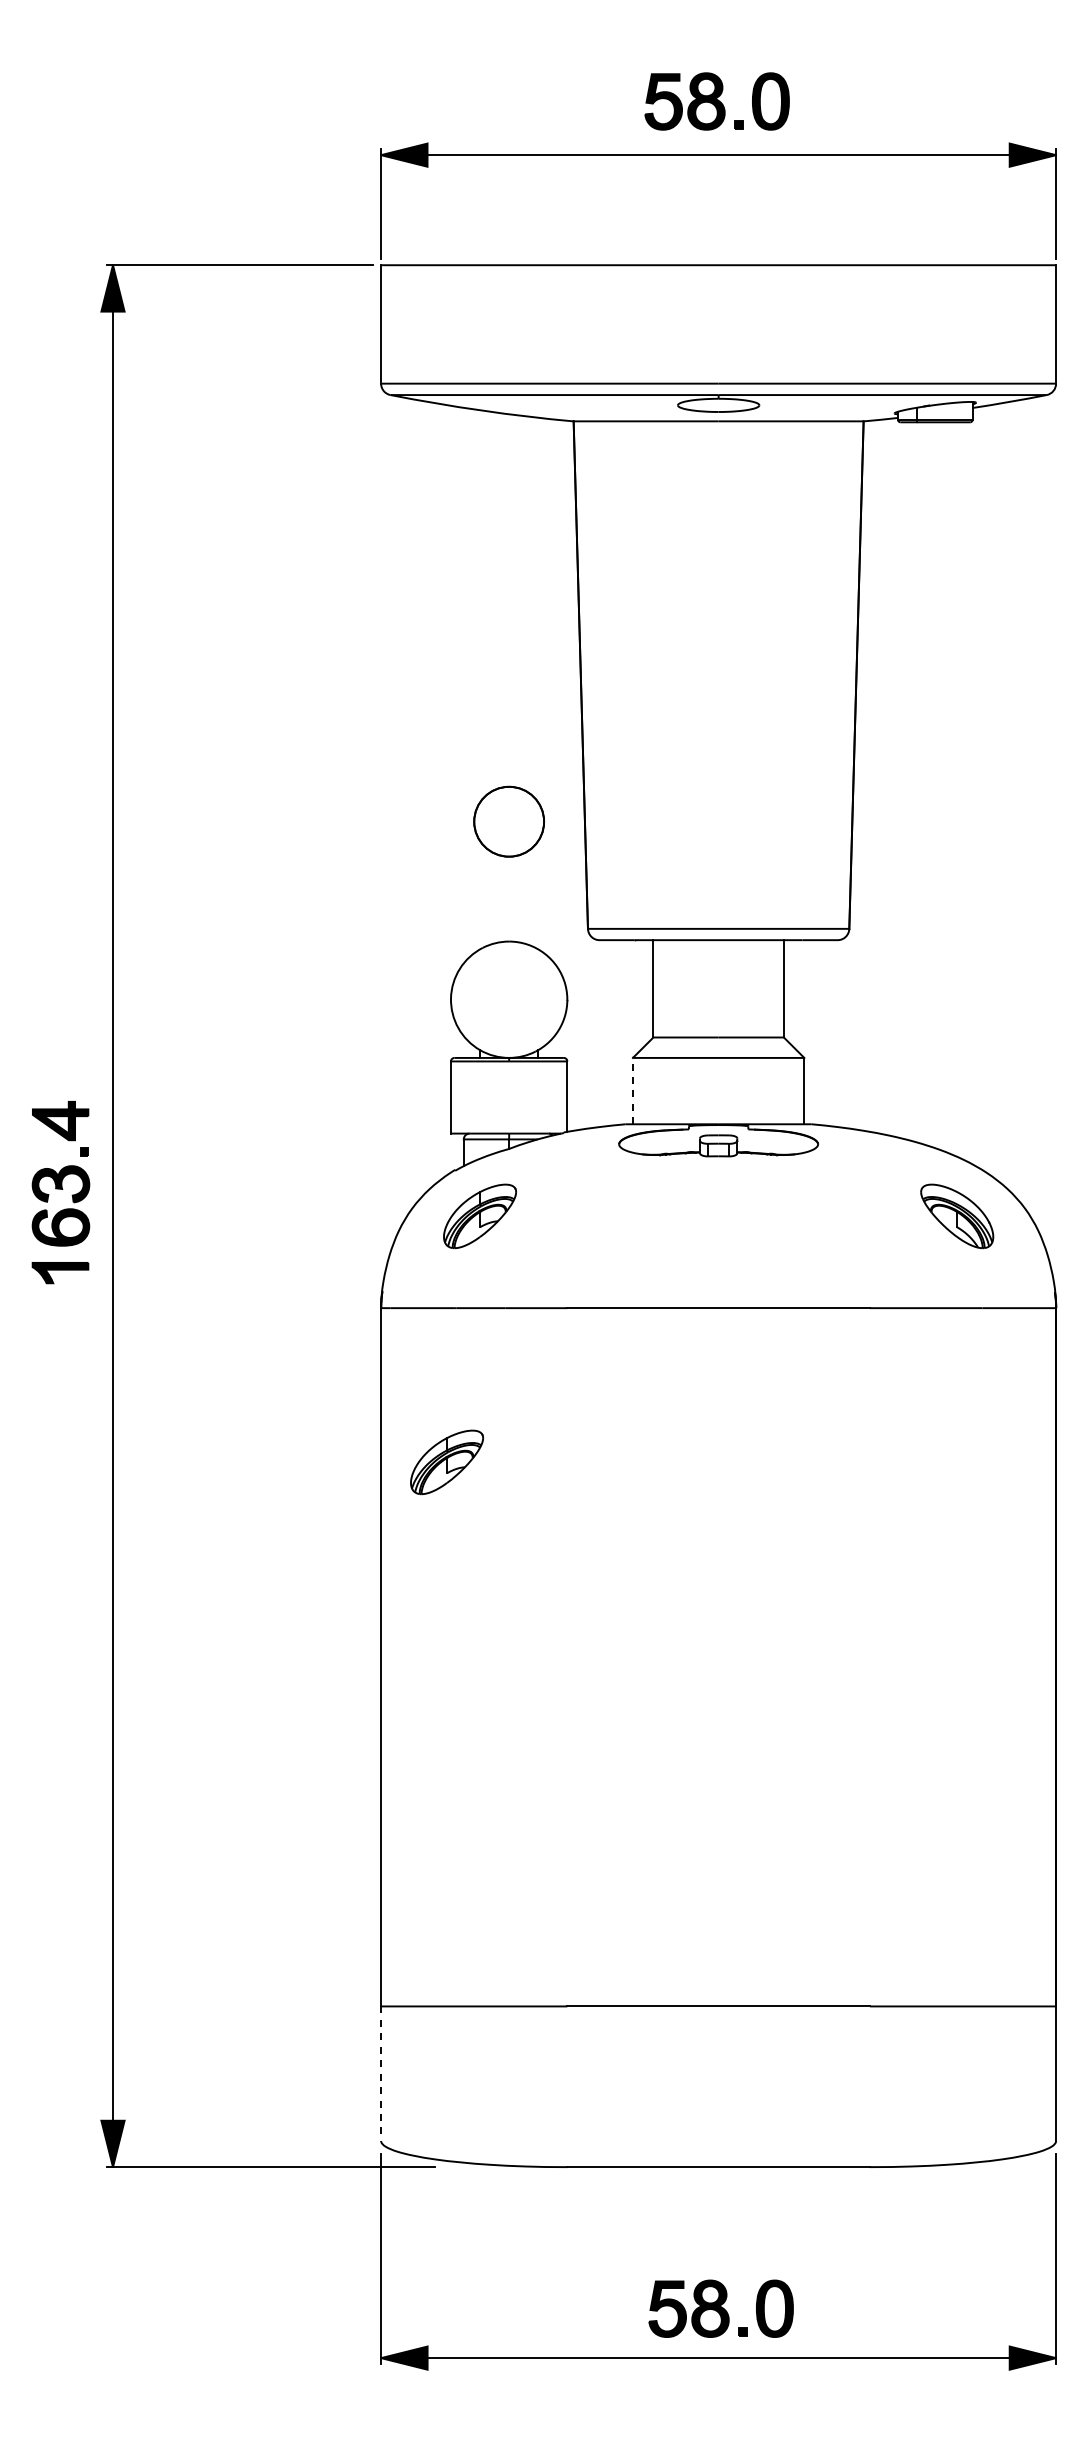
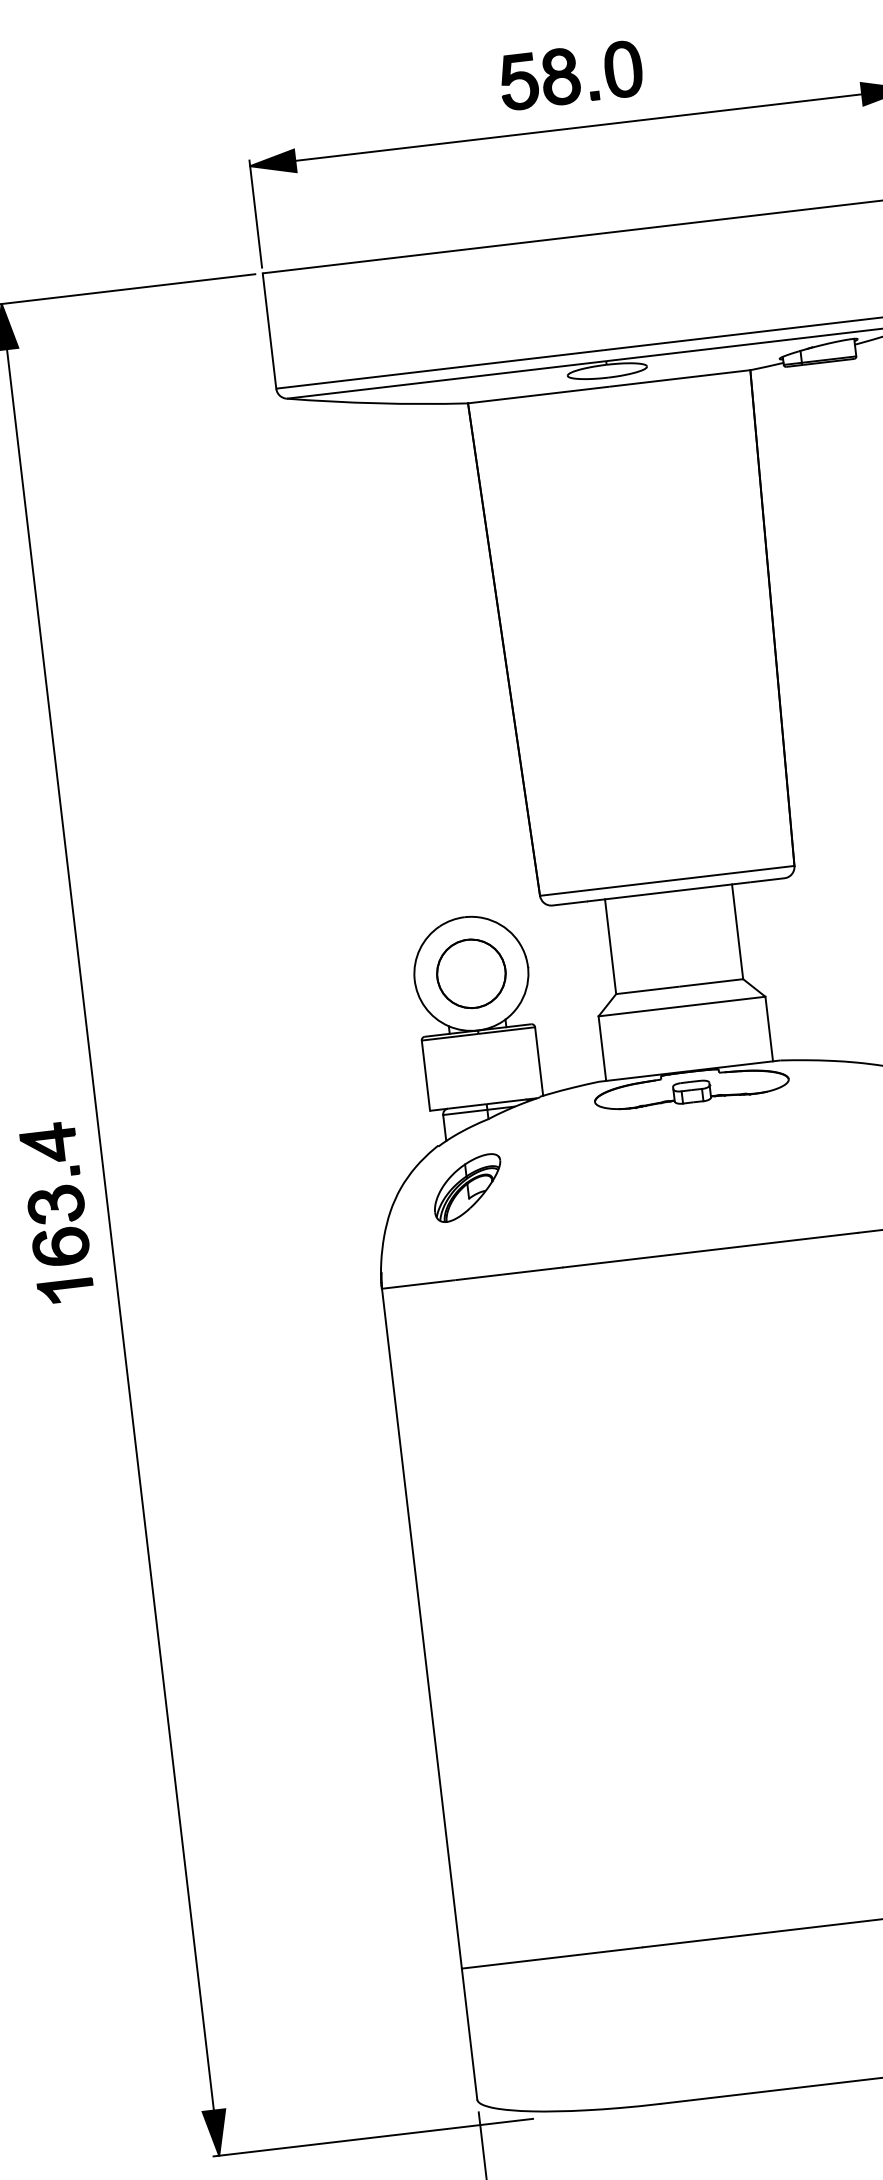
part: (508, 821) -> (470, 973), moved
line: (632, 1090) -> (601, 1048), dashed -> solid
part: (446, 1462) -> (463, 1431), removed
line: (381, 2074) -> (470, 2034), dashed -> solid

